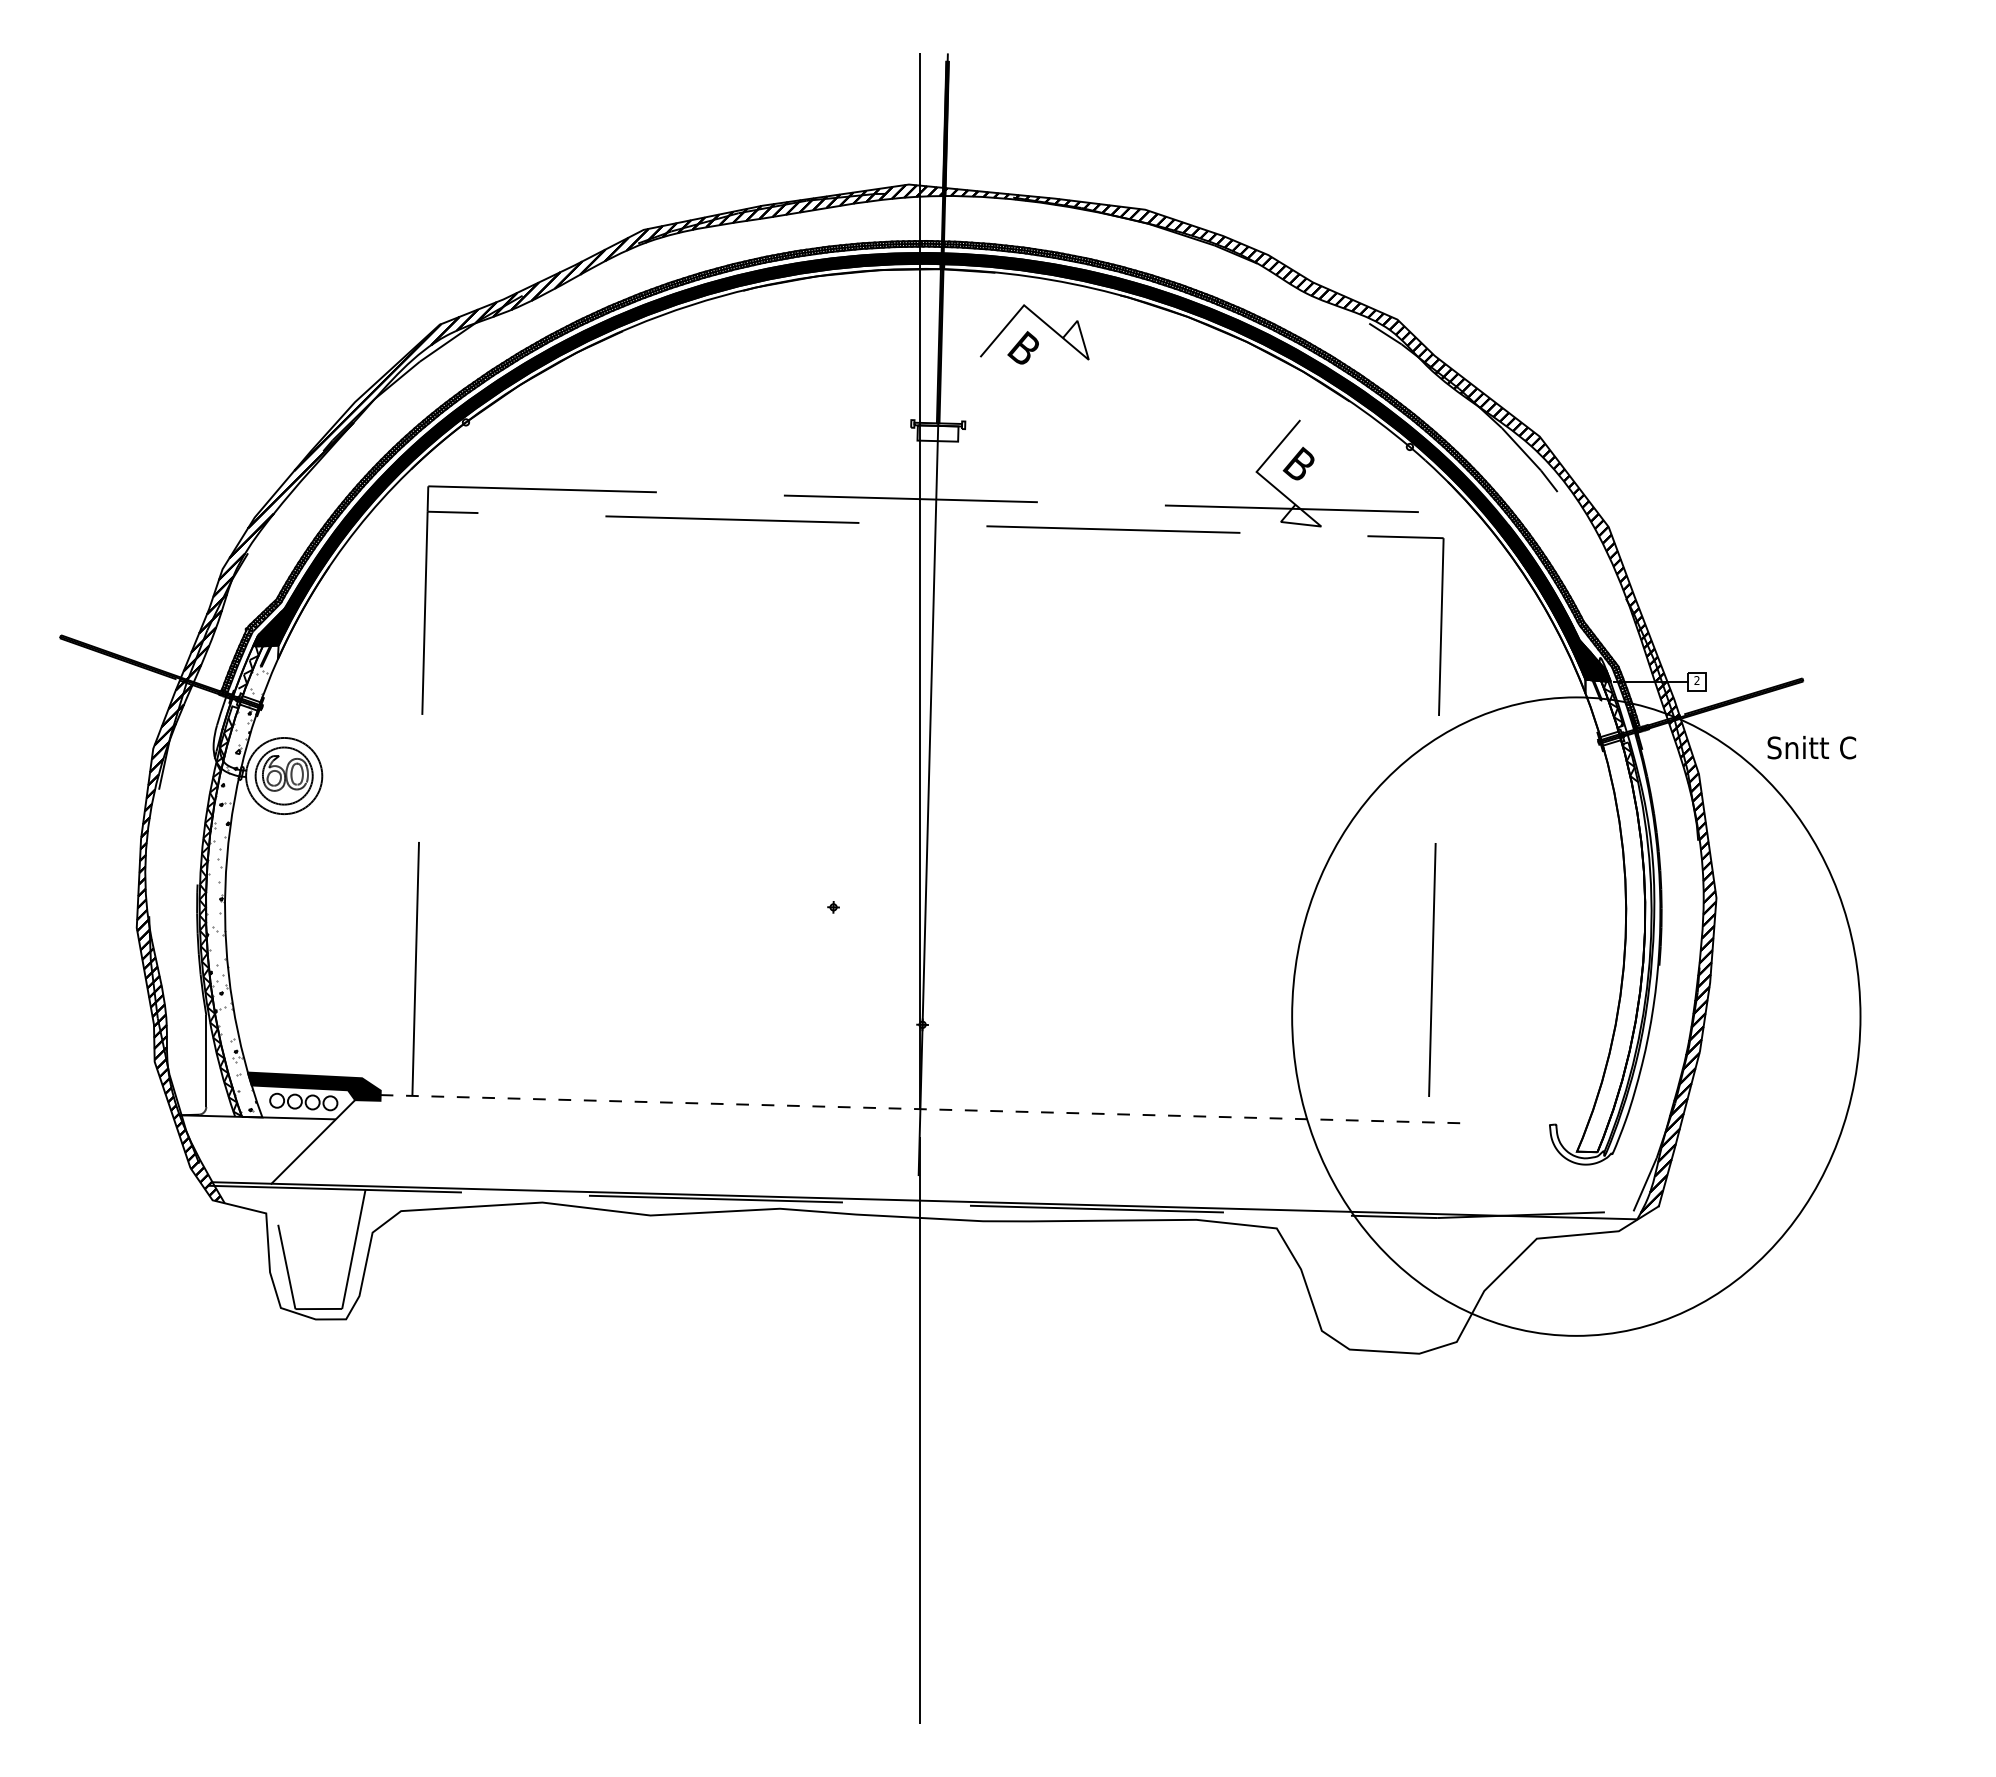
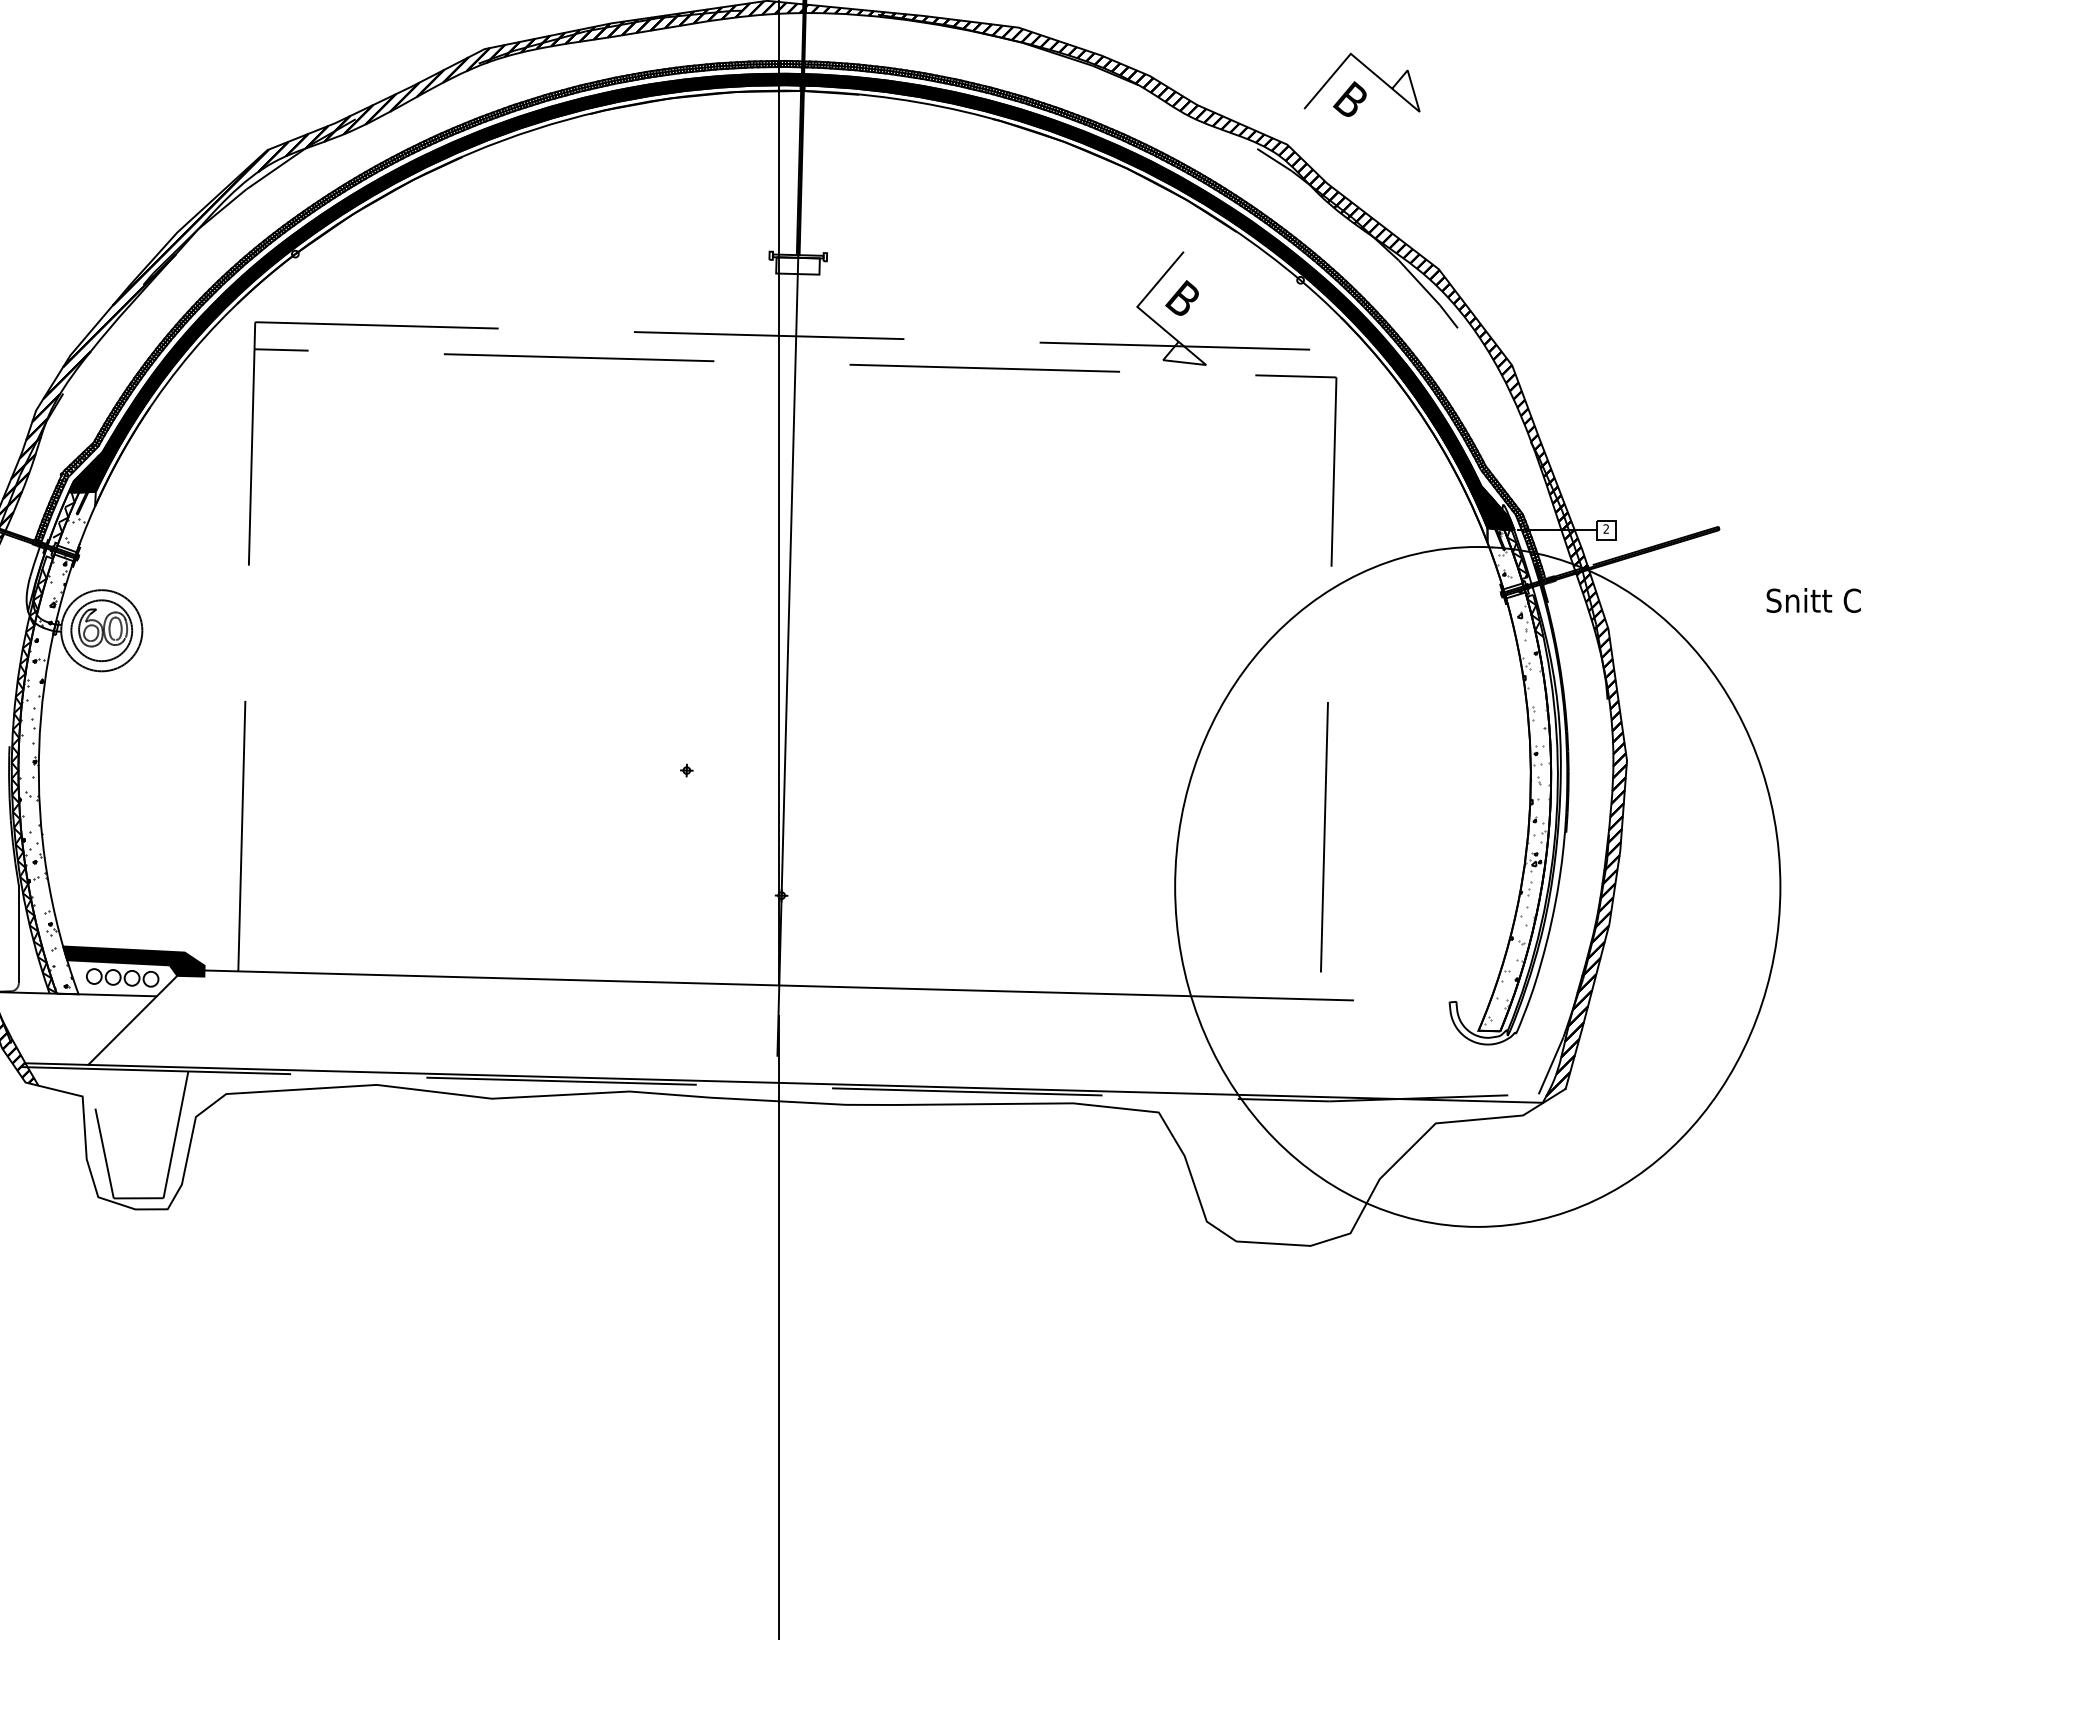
part: (1042, 322) -> (1370, 72), moved
text: (1811, 747) -> (1813, 600), moved
hatch: (236, 876) -> (50, 737), added
hatch: (1613, 913) -> (1517, 777), added
line: (920, 1109) -> (779, 985), dashed -> solid

